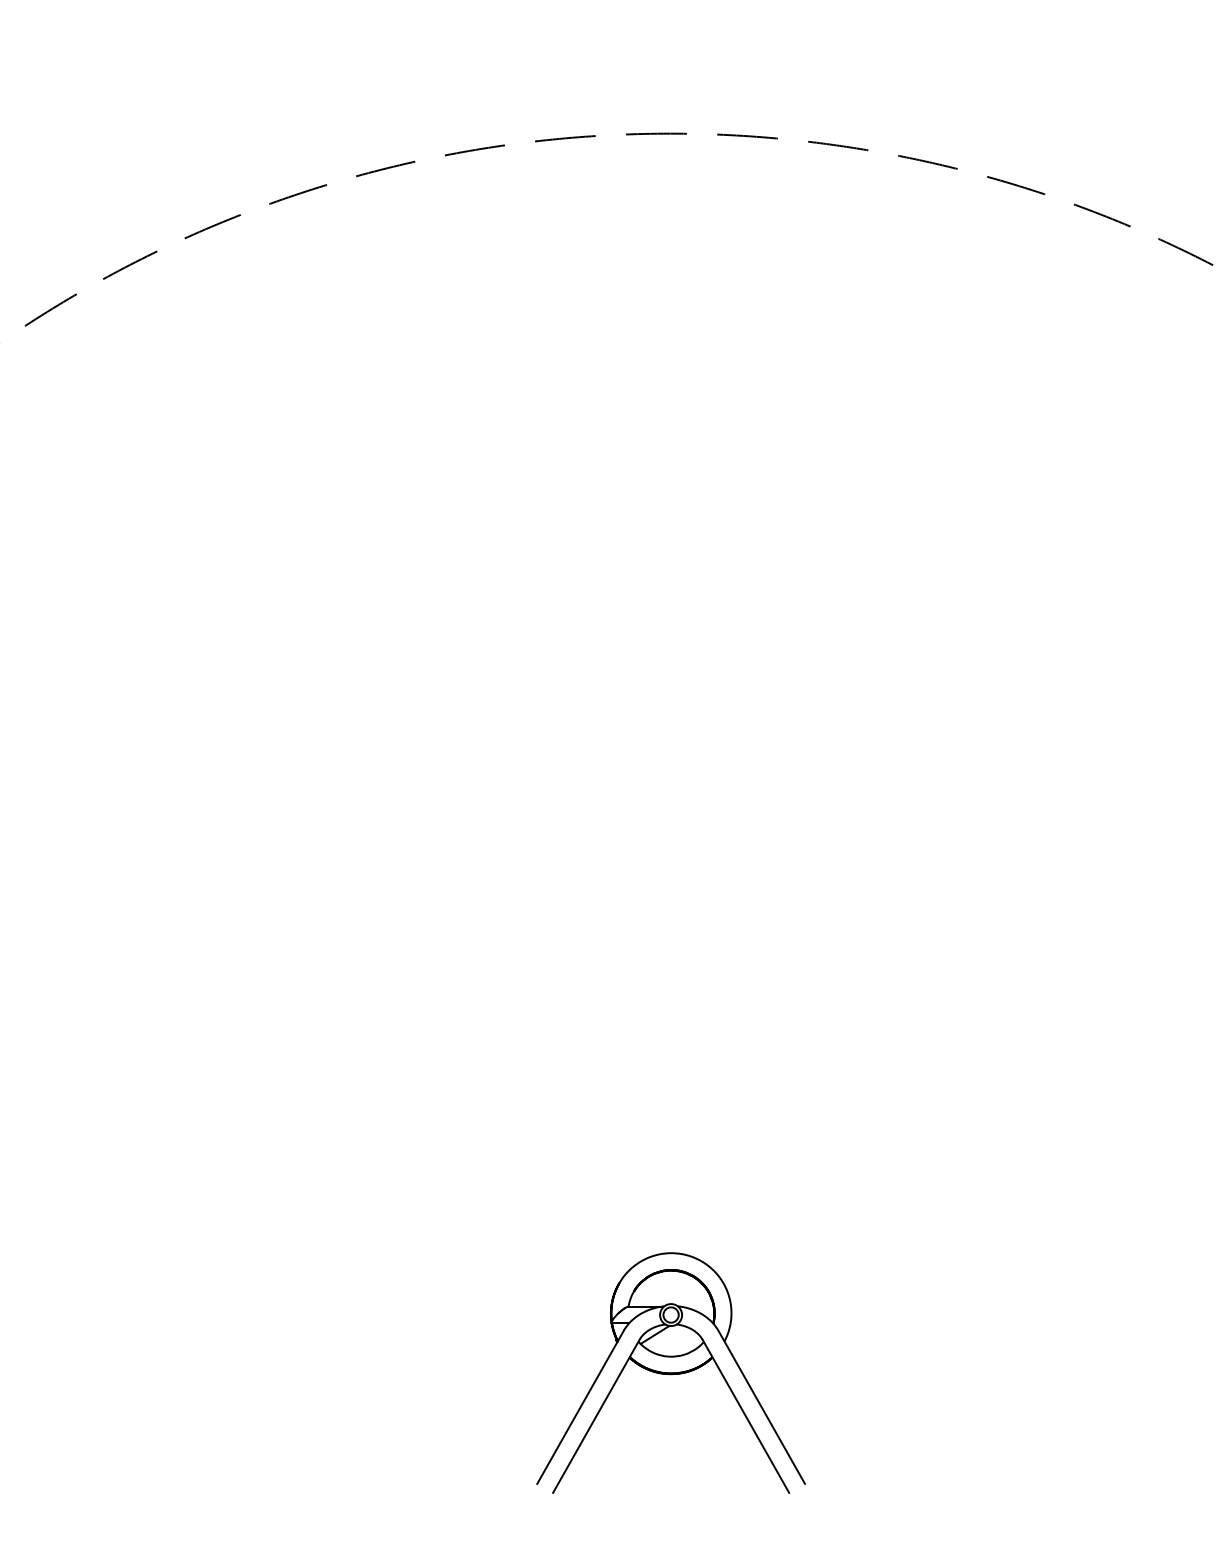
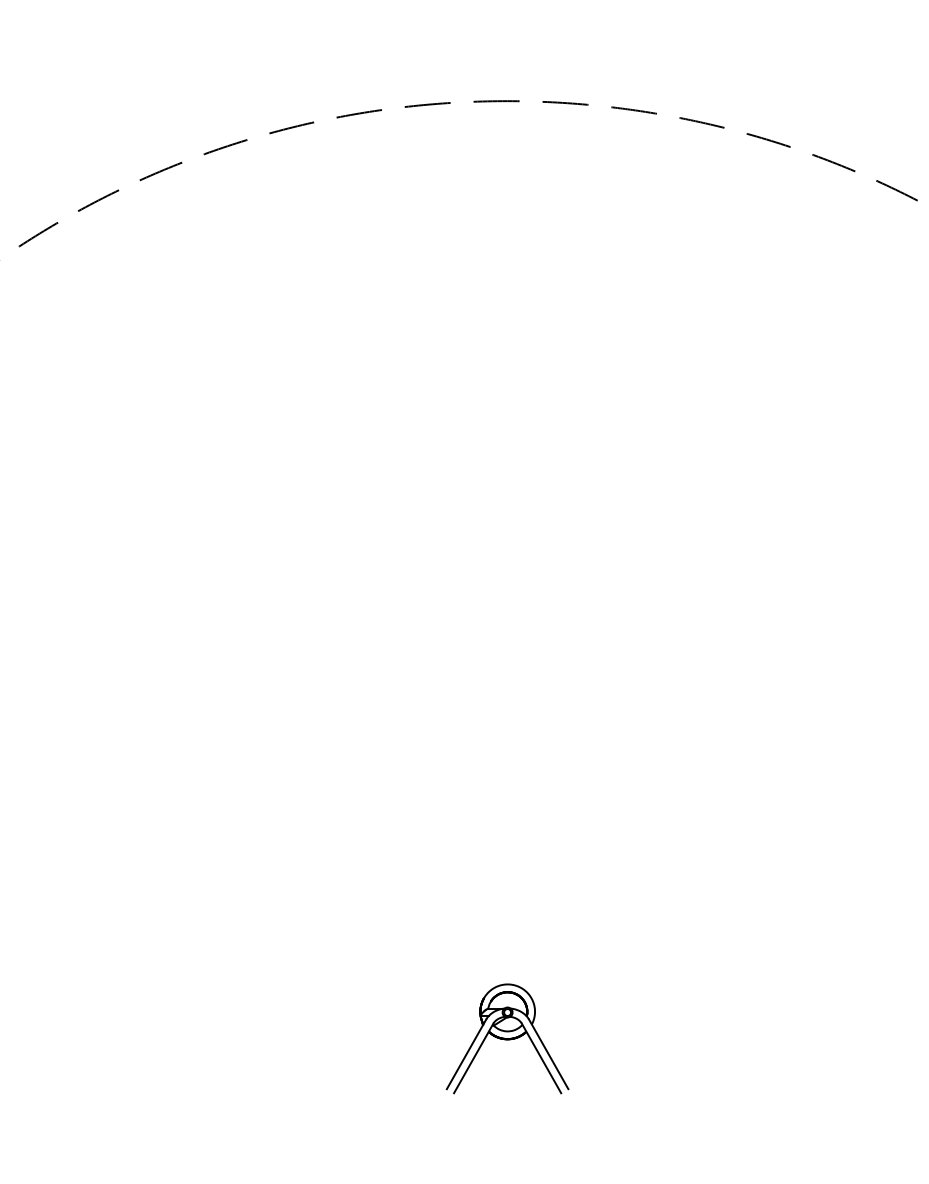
part: (670, 1372) -> (507, 1038), size x0.6

